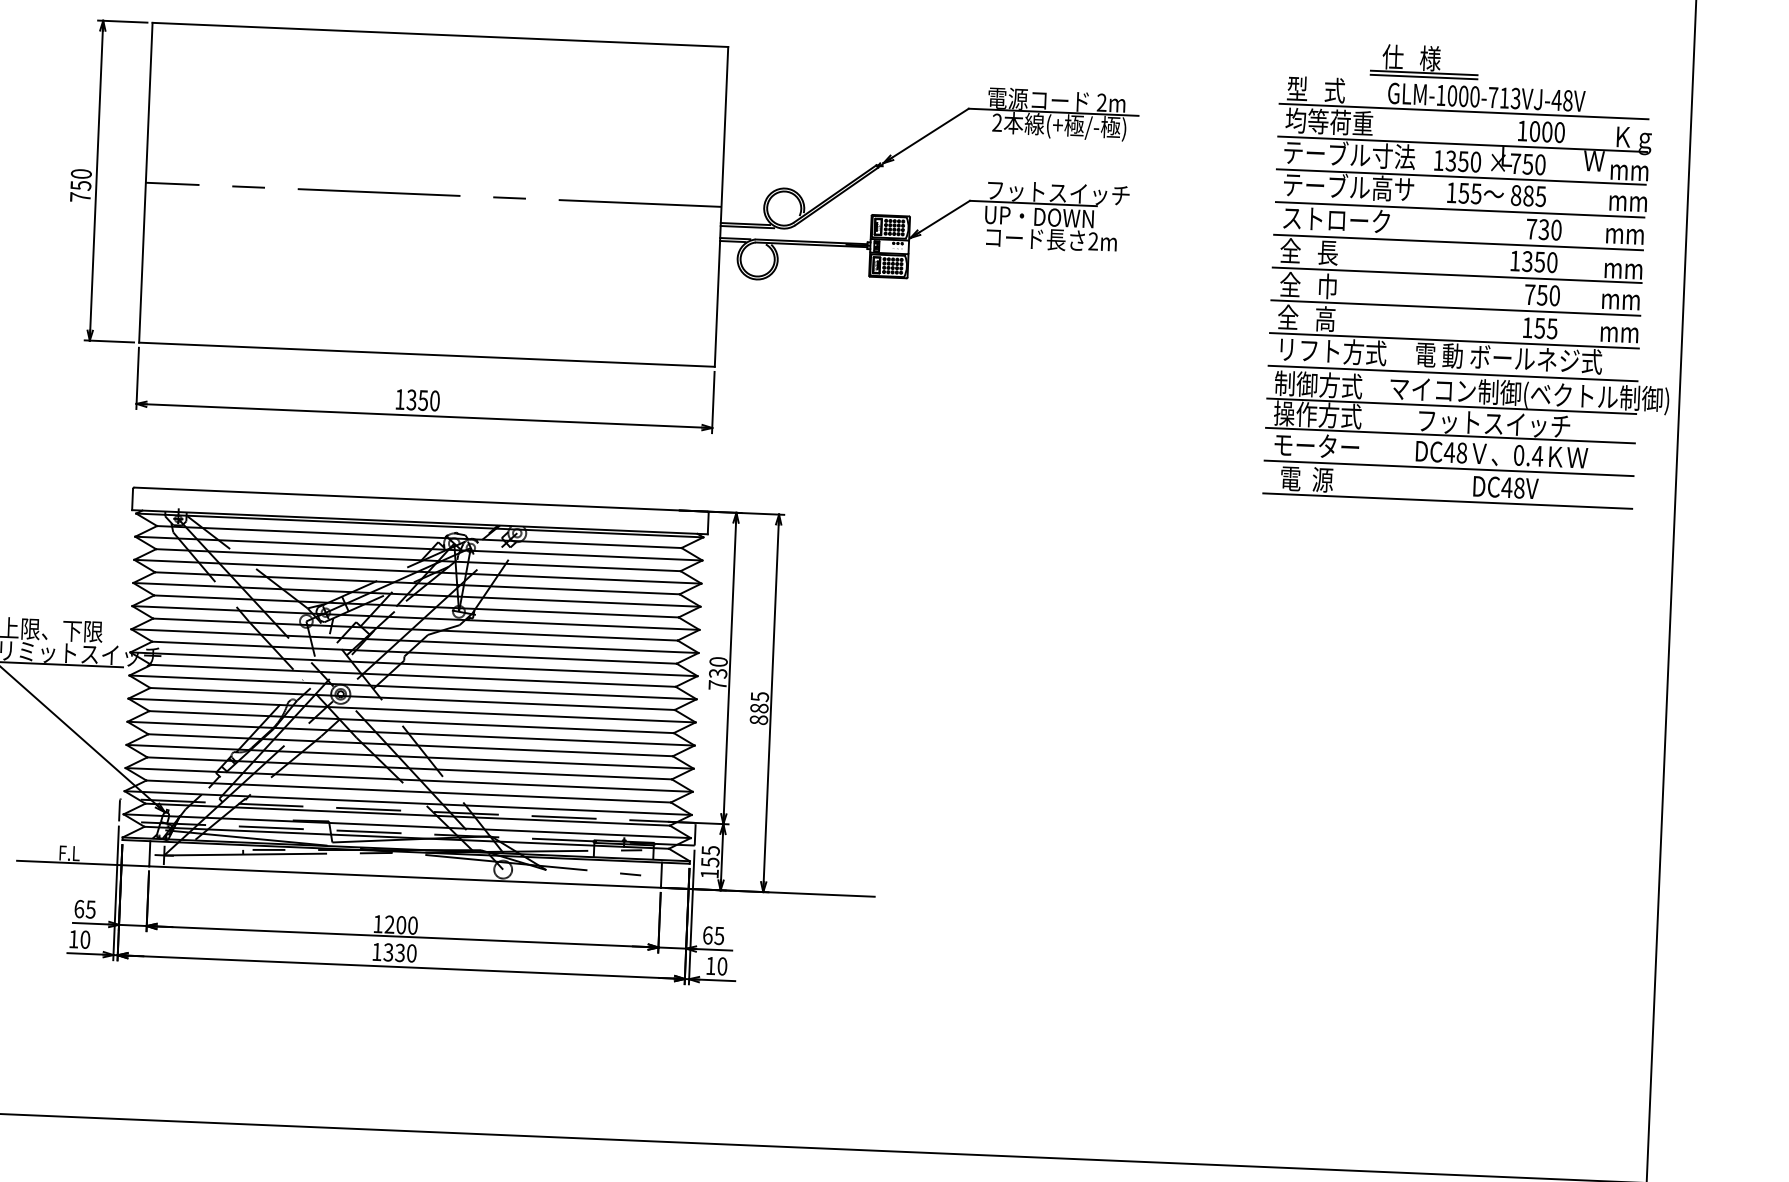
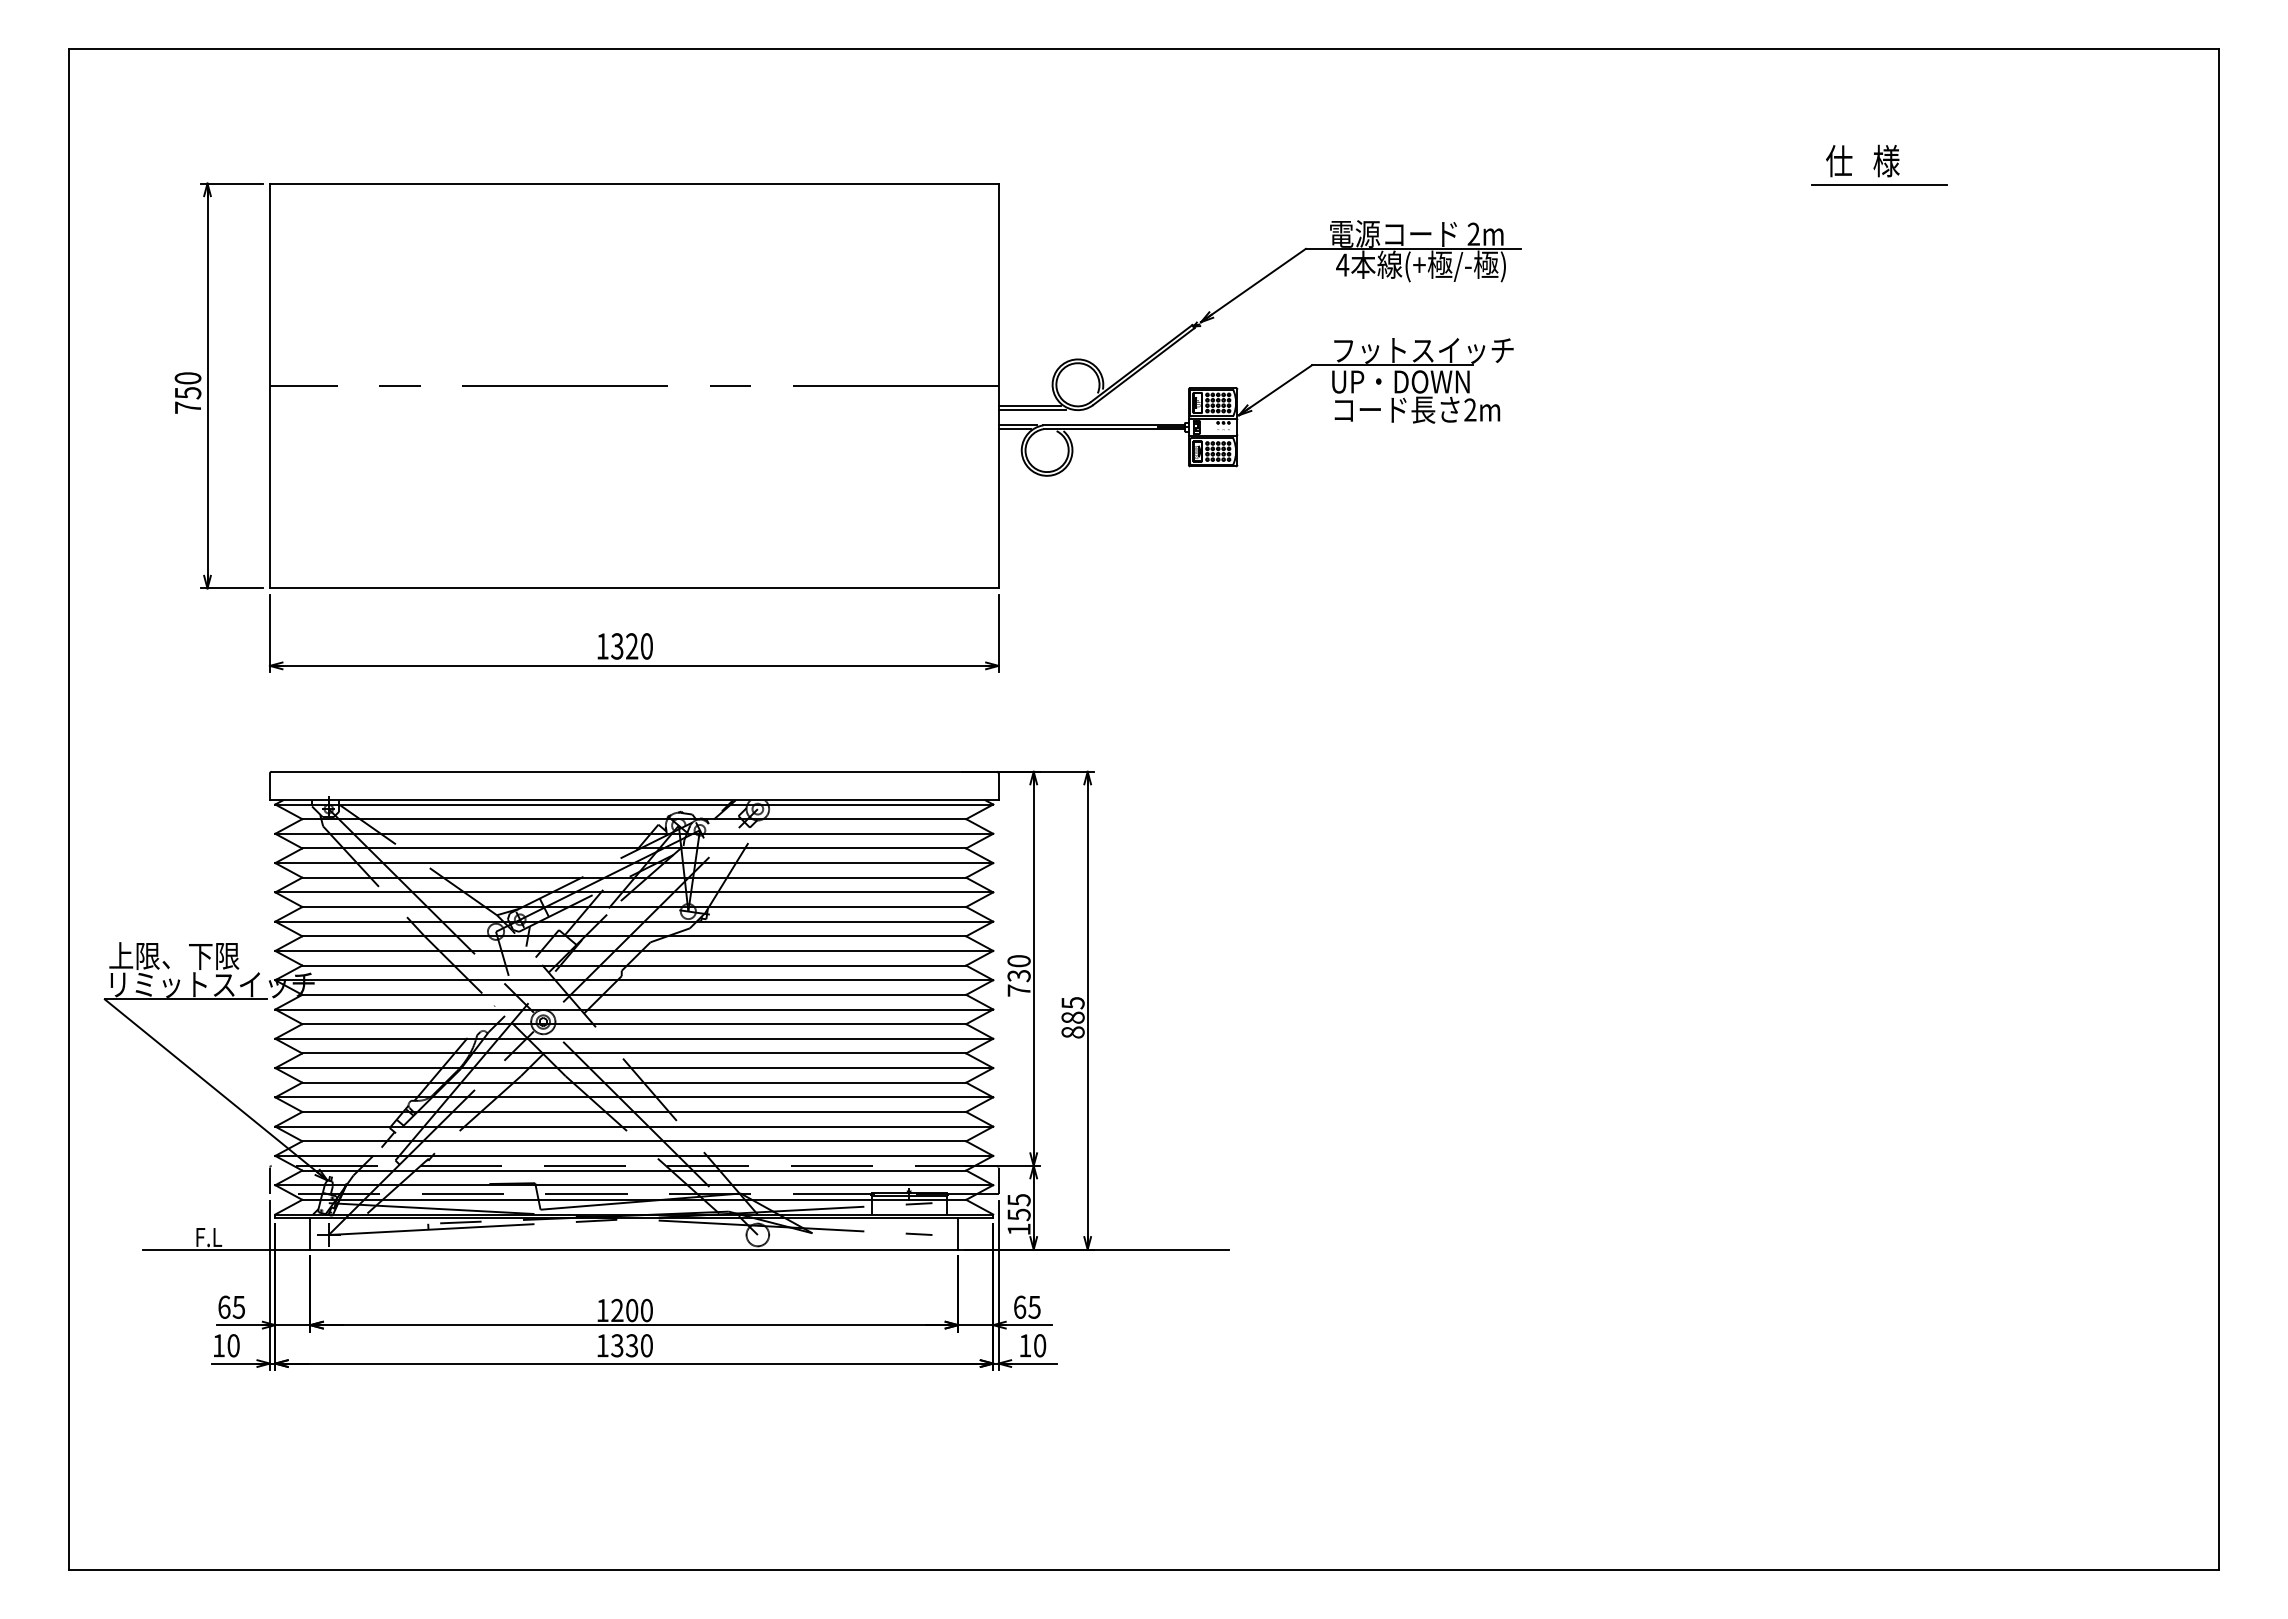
line: (1423, 72) -> (1878, 179), removed
text: (997, 122) -> (1342, 264), 2 -> 4
part: (1471, 308) -> (1951, 474), removed
text: (422, 400) -> (631, 646), 1350 -> 1320

